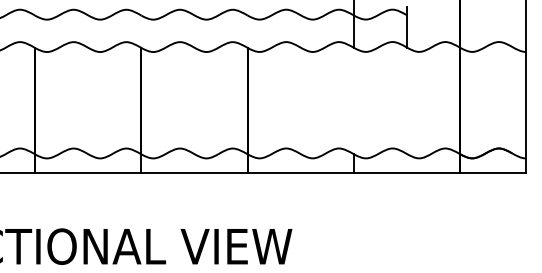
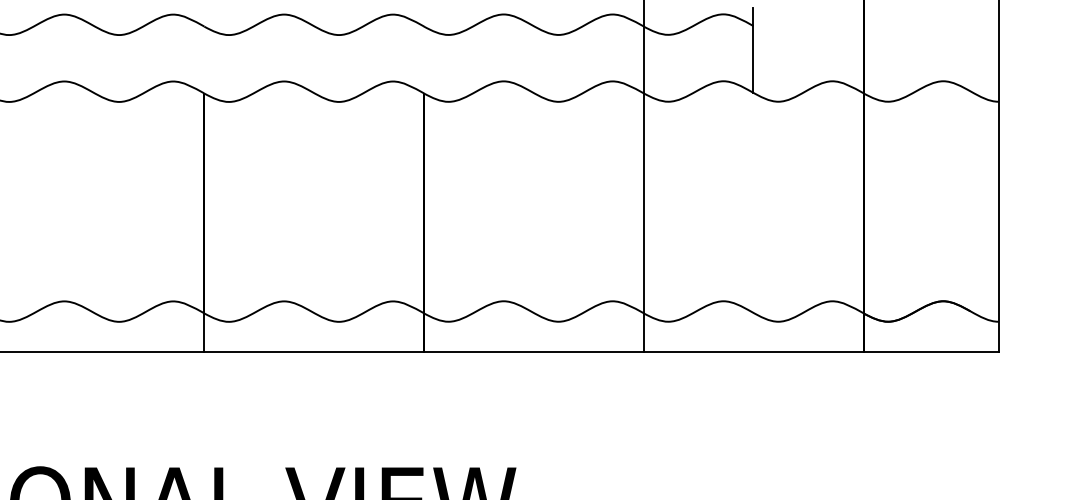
line: (354, 100) -> (644, 202), added

